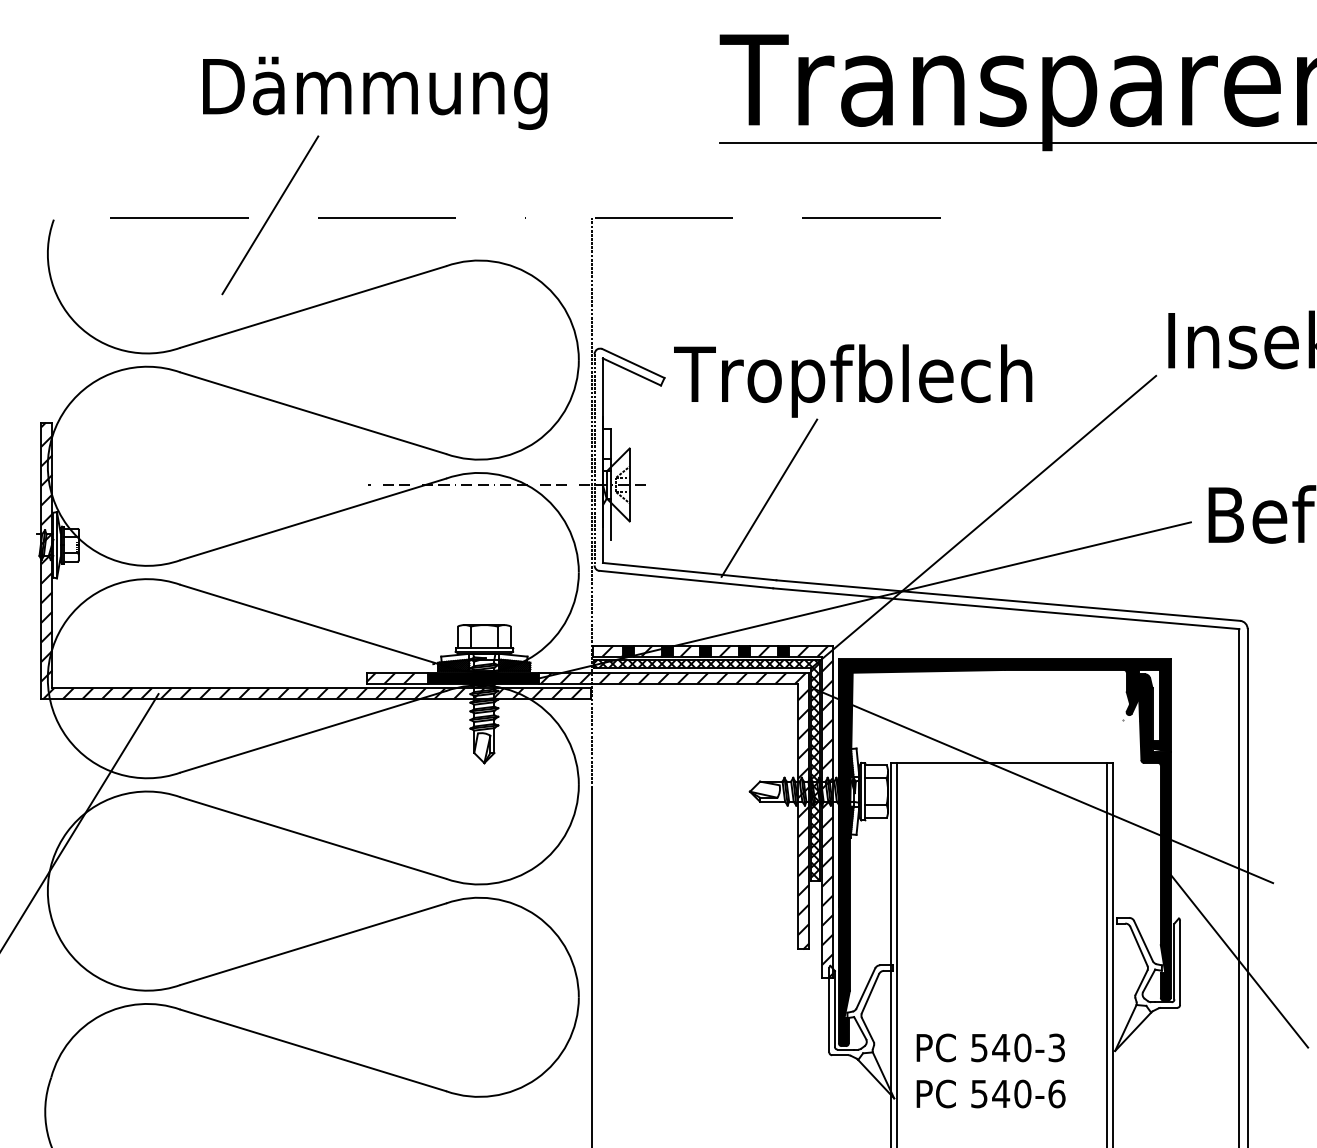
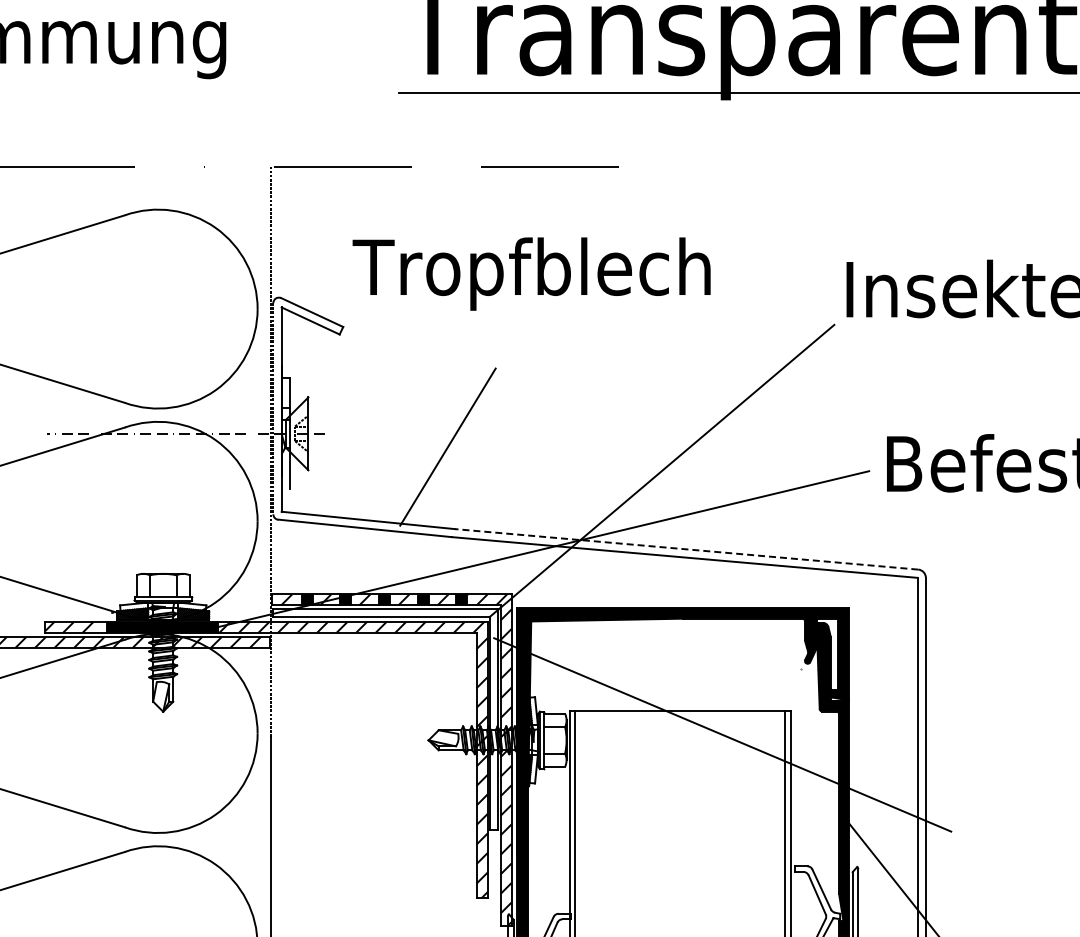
text: (853, 380) -> (532, 273), moved
line: (1008, 600) -> (686, 549), solid -> dashed
hatch: (706, 770) -> (385, 719), removed

